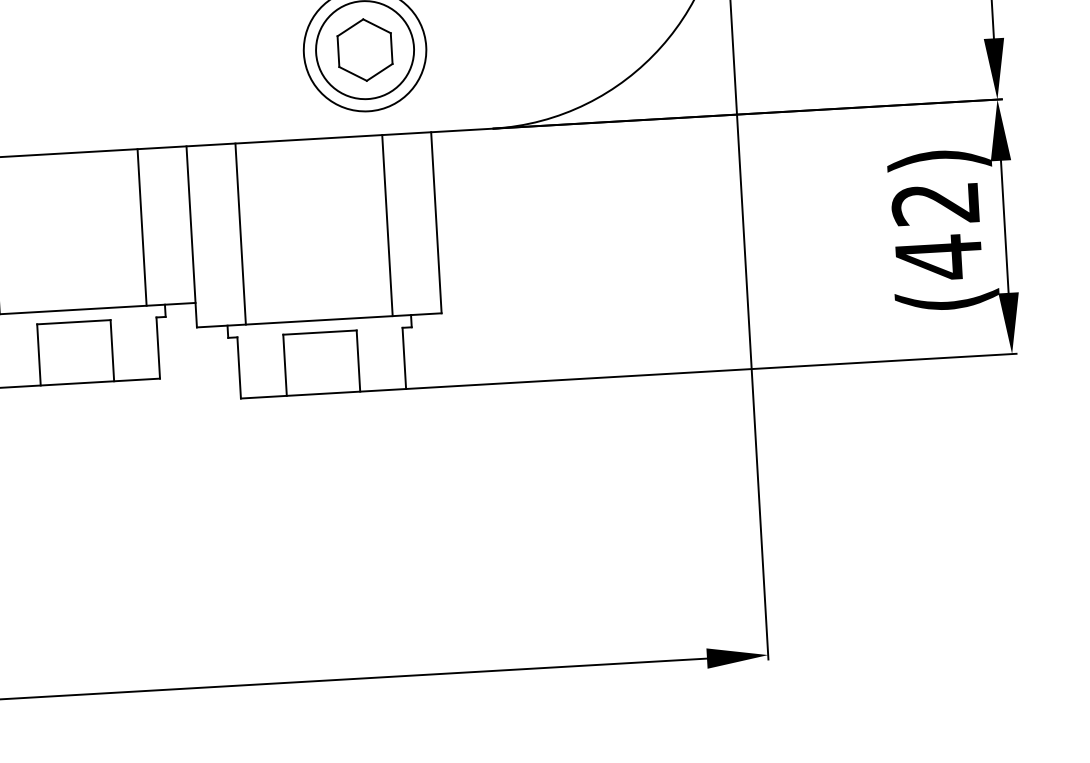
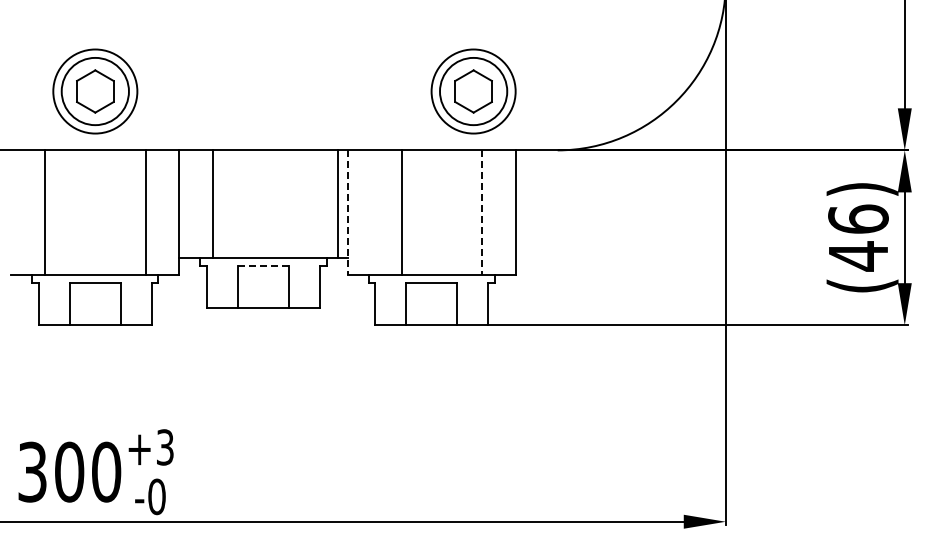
text: (935, 202) -> (858, 218), (42) -> (46)
line: (141, 226) -> (337, 203), moved
line: (388, 226) -> (482, 213), solid -> dashed
line: (241, 233) -> (402, 212), moved
line: (191, 238) -> (347, 213), solid -> dashed
line: (73, 322) -> (263, 266), solid -> dashed

